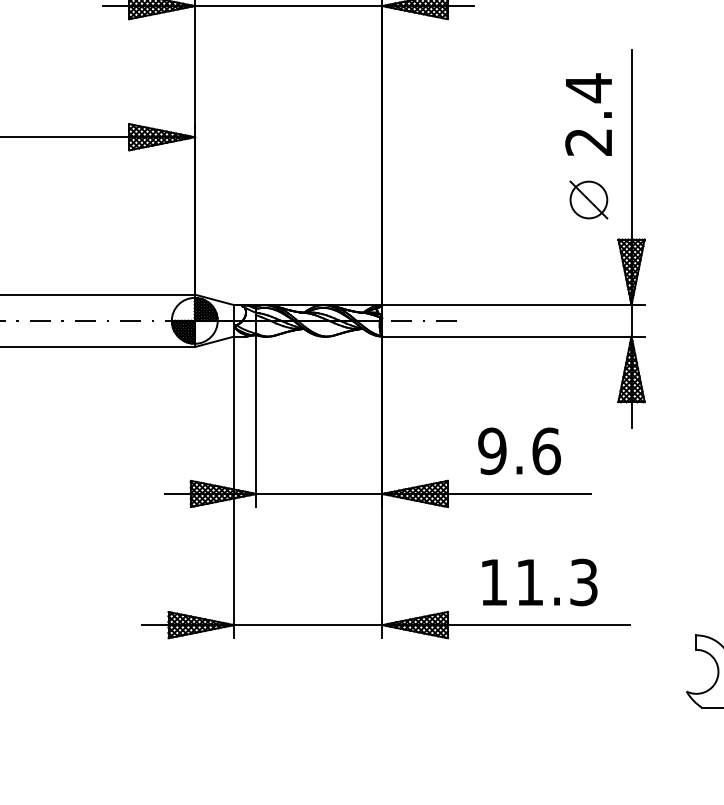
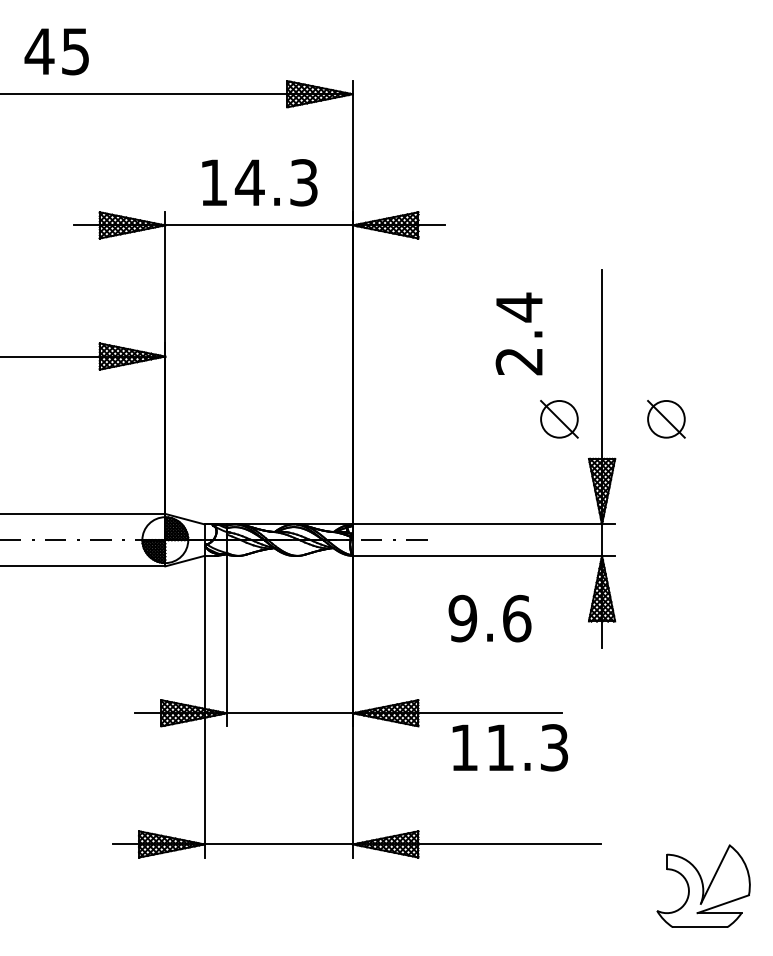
text: (587, 114) -> (518, 333), moved
part: (695, 200) -> (666, 419), added
text: (518, 451) -> (489, 618), moved
text: (538, 582) -> (509, 747), moved

